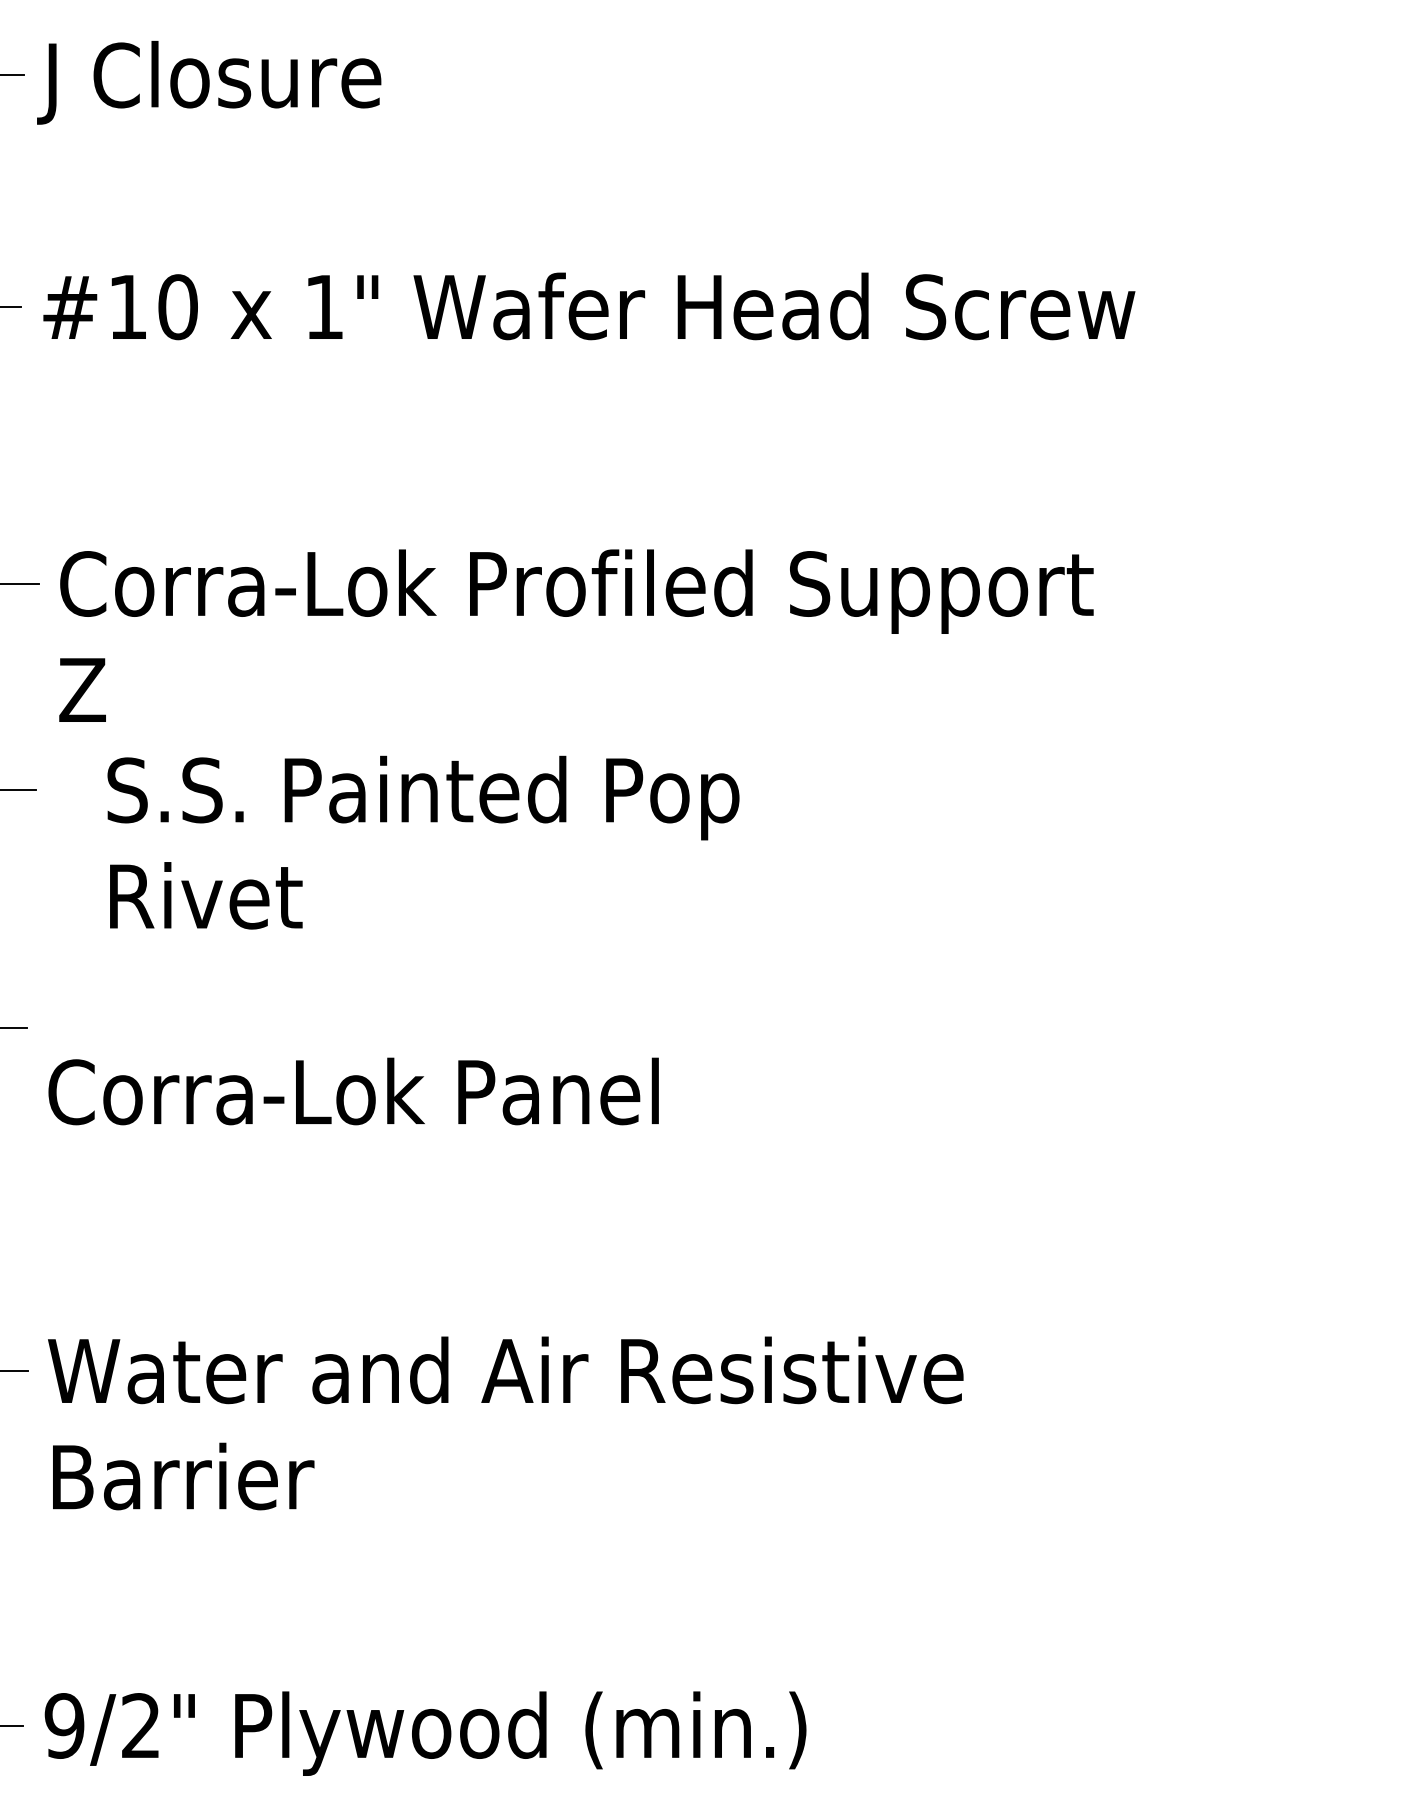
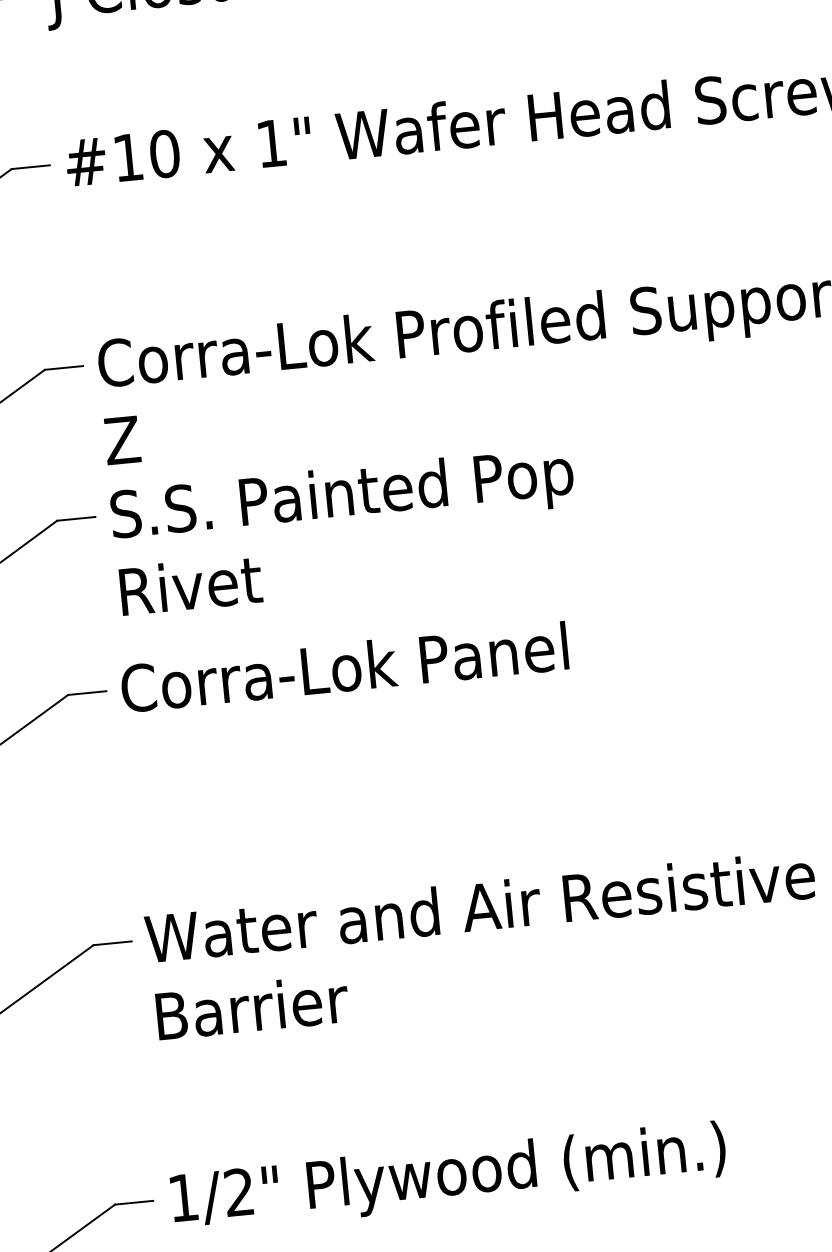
text: (423, 842) -> (345, 530), moved
text: (353, 1091) -> (344, 667), moved
text: (64, 1725) -> (183, 1197), 9/2" -> 1/2"

